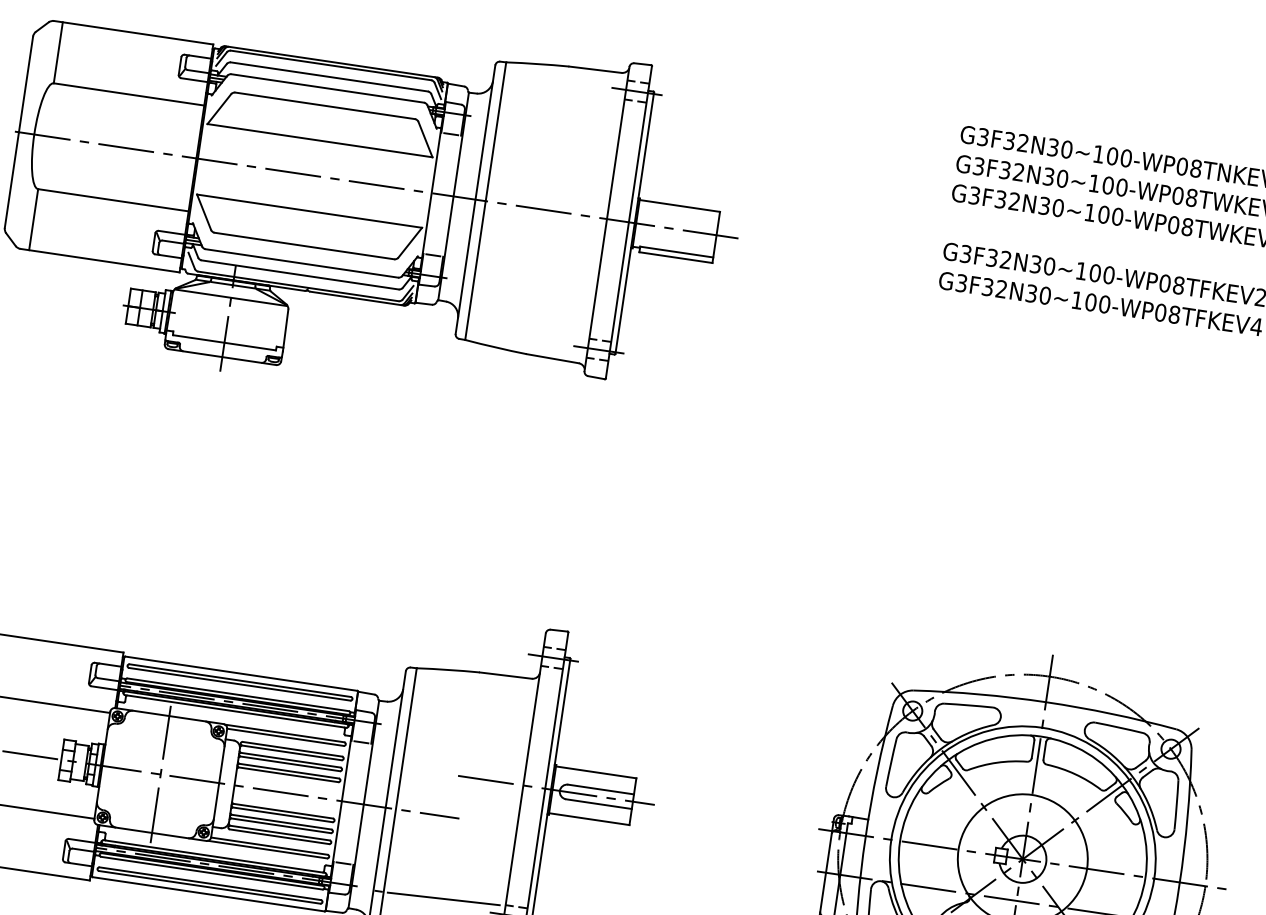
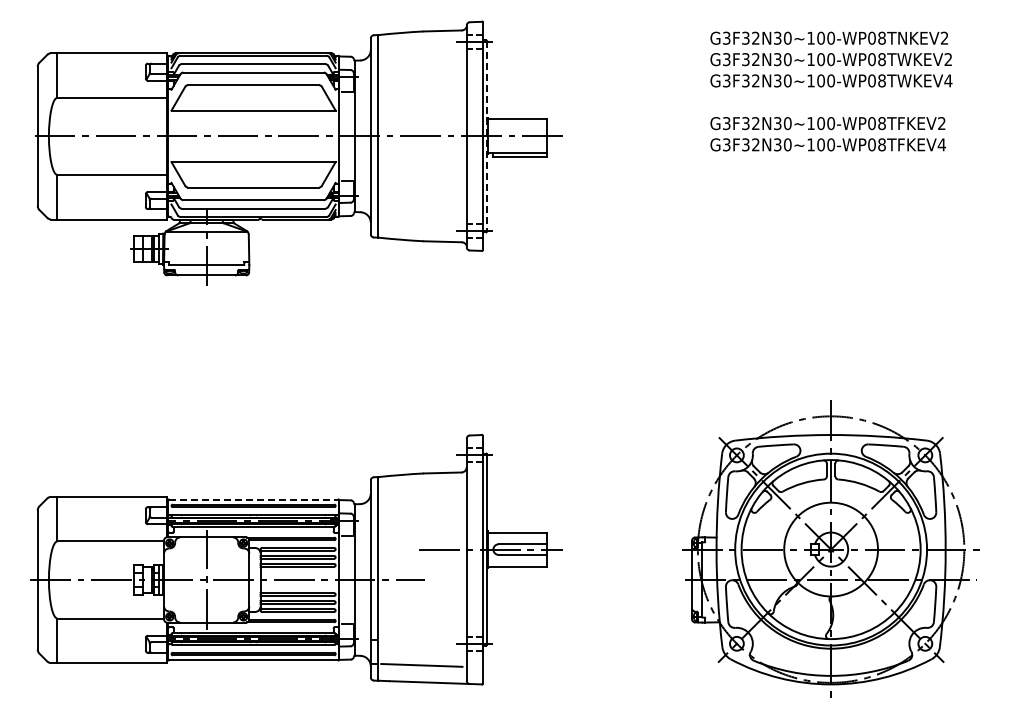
line: (635, 223) -> (487, 136), solid -> dashed
line: (241, 673) -> (253, 499), solid -> dashed
line: (443, 898) -> (421, 638), removed

